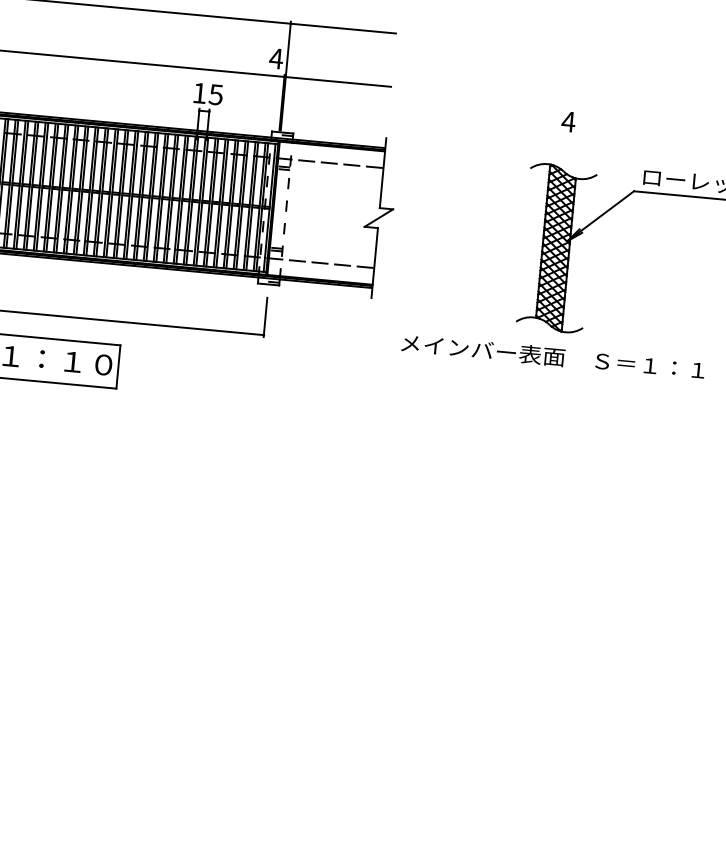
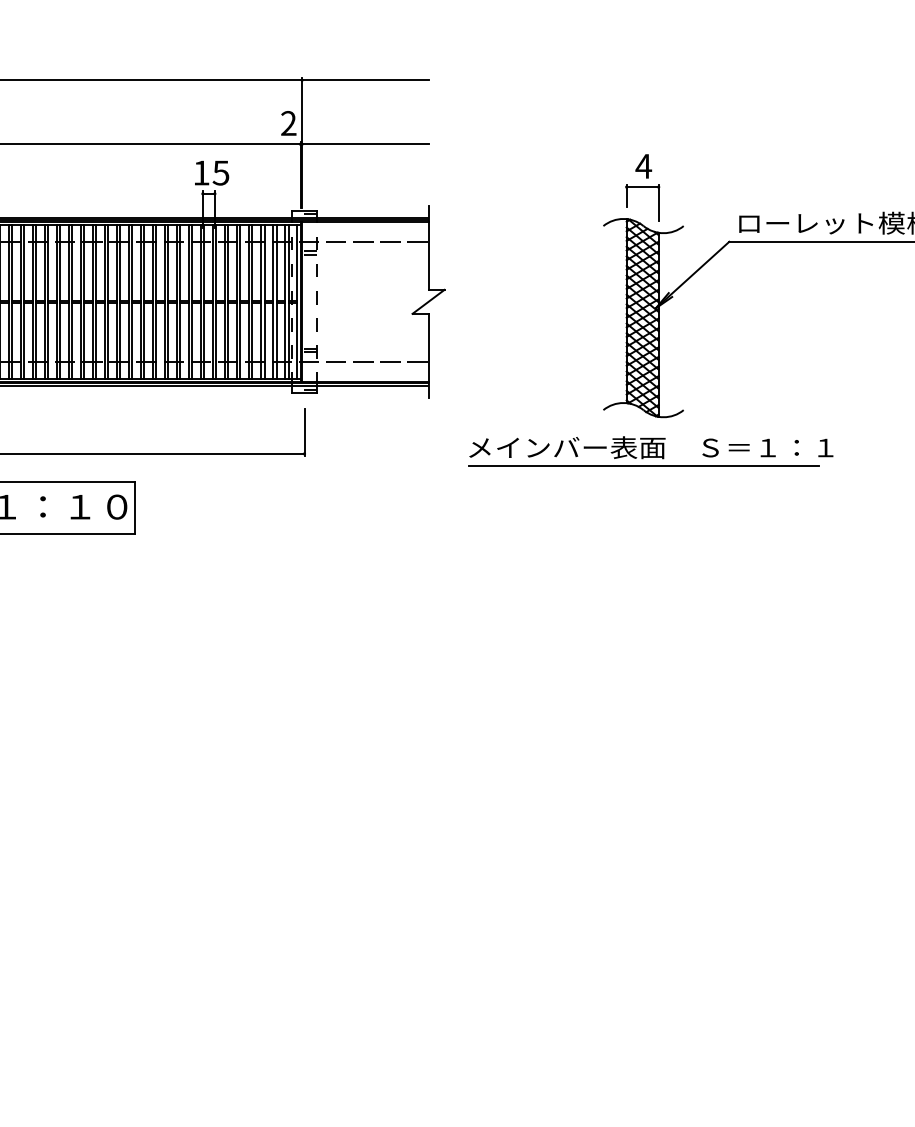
text: (276, 58) -> (288, 123), 4 -> 2
part: (565, 139) -> (642, 187), added
line: (545, 370) -> (643, 465), added

